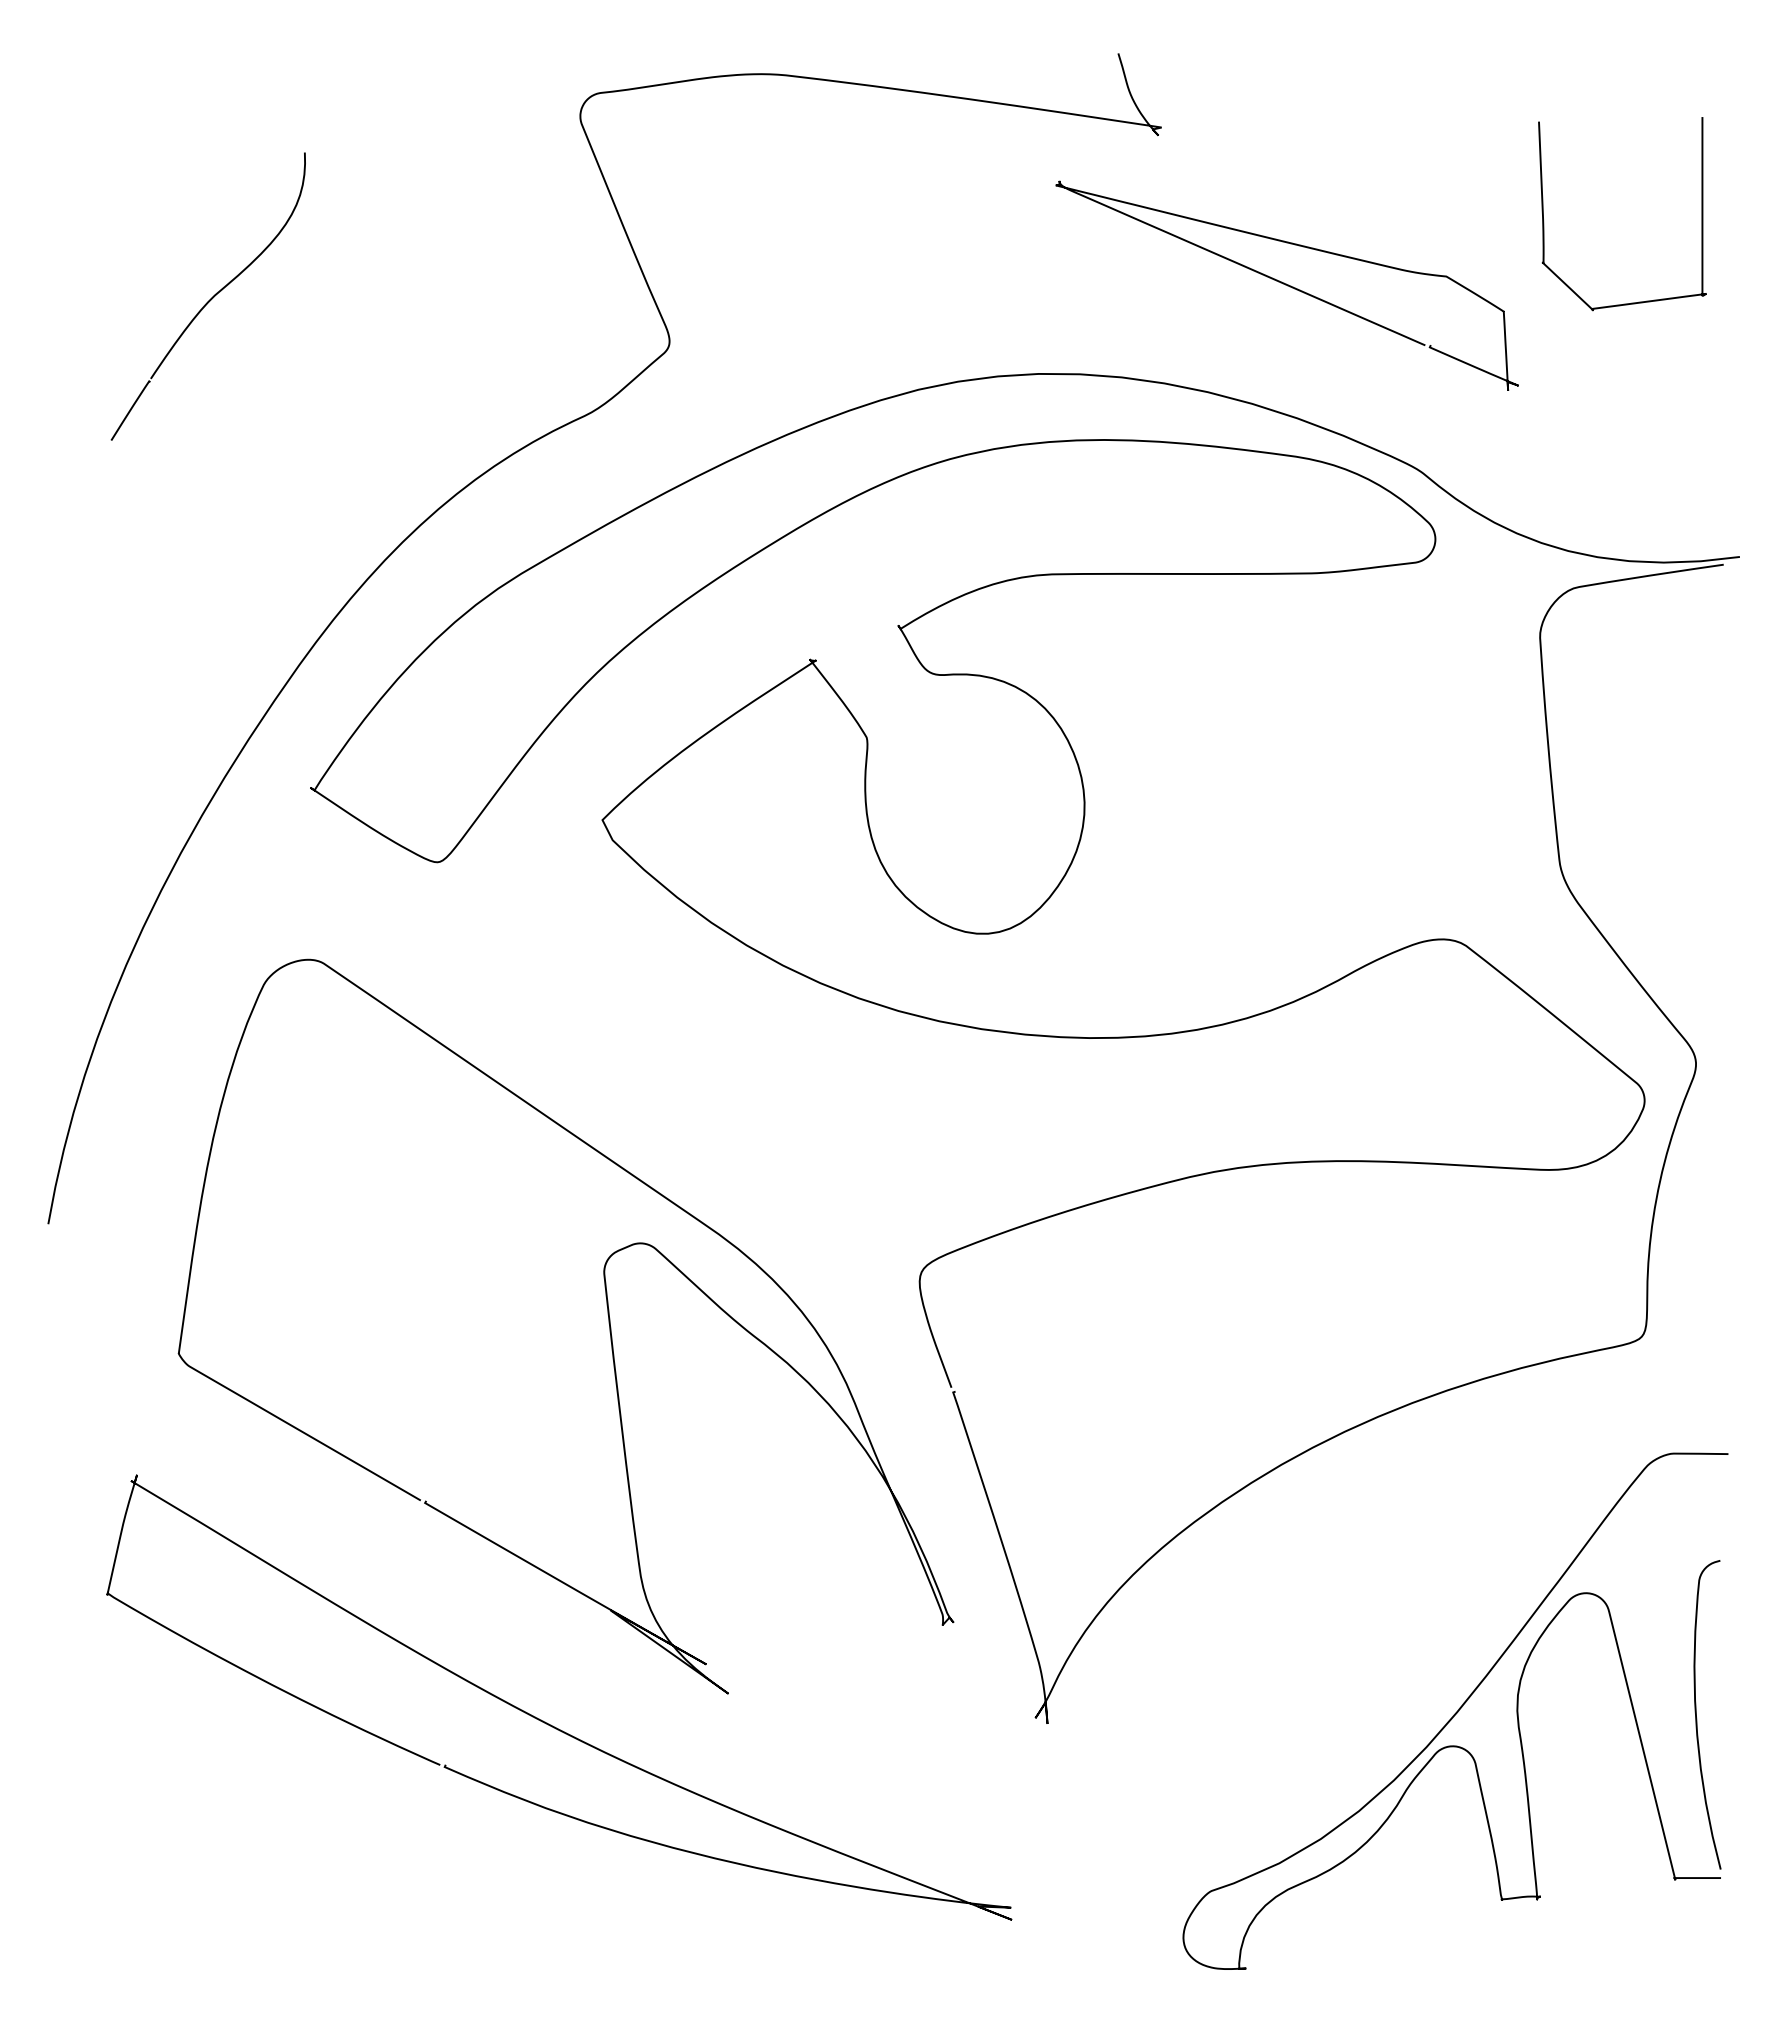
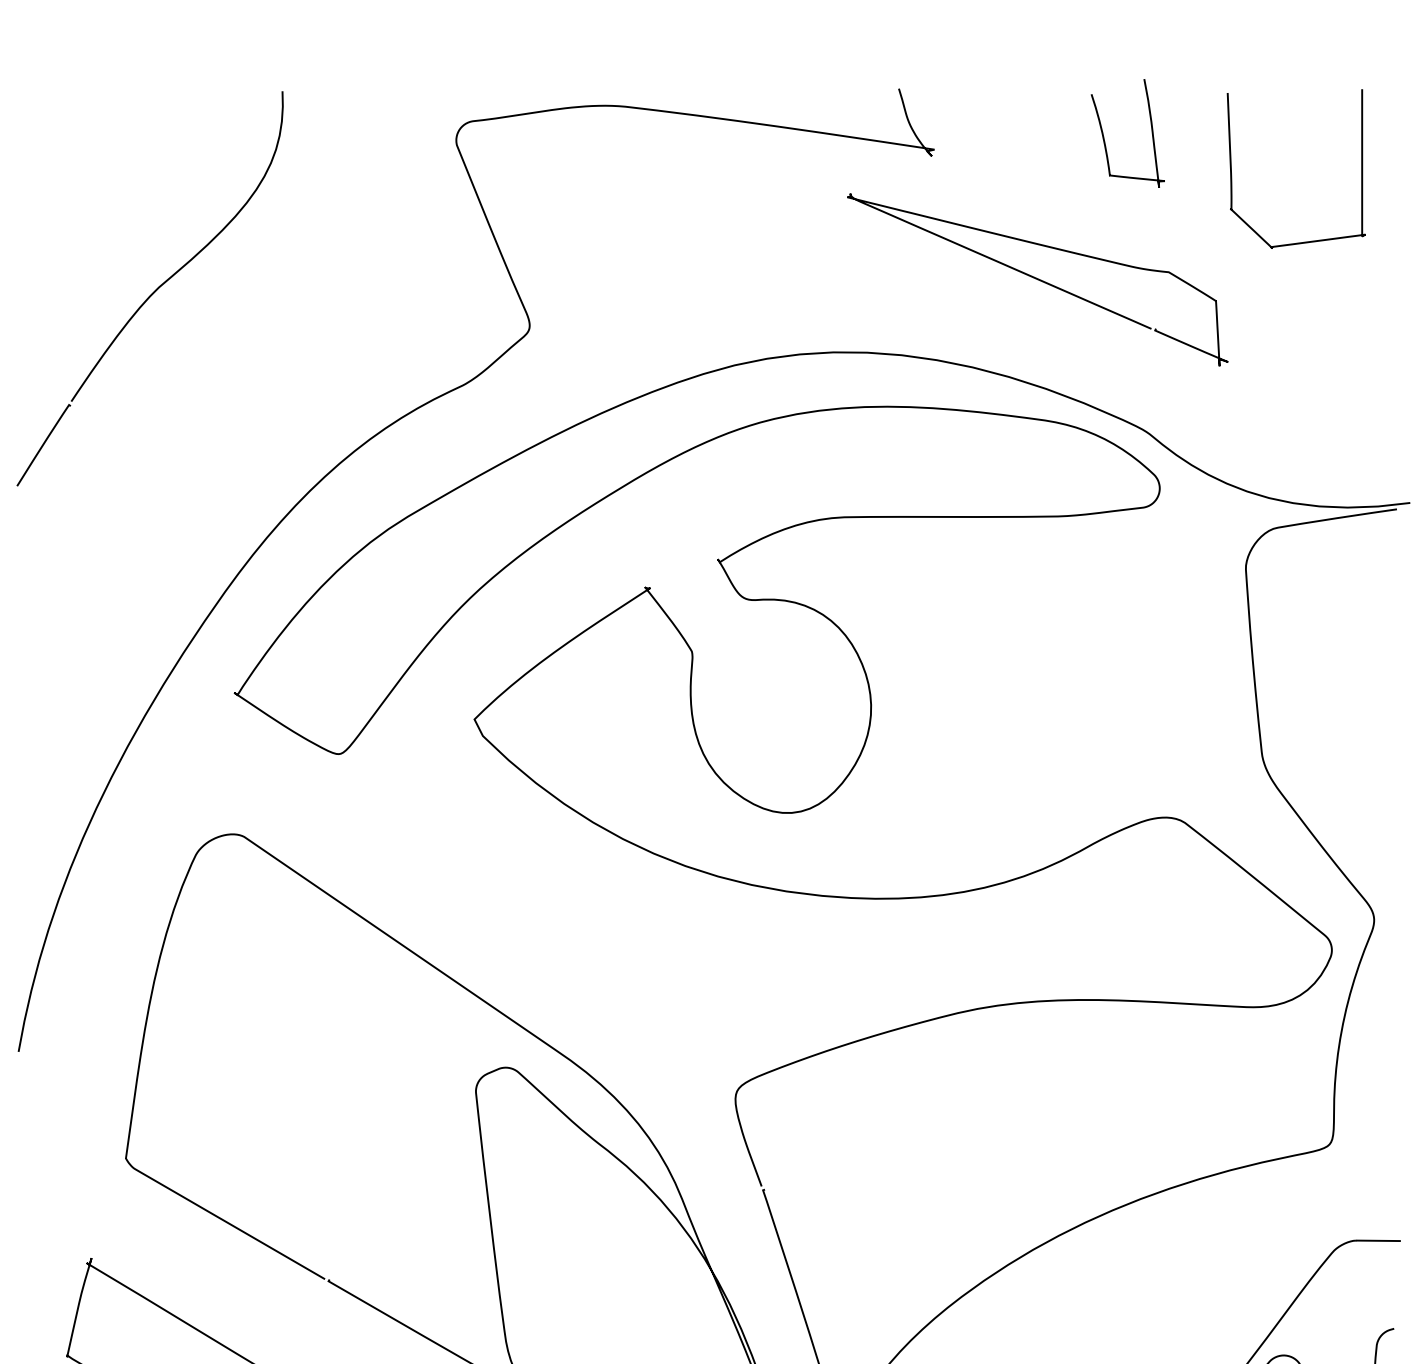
curve: (1368, 114) -> (1104, 138), added
curve: (1544, 221) -> (1232, 175), moved
part: (208, 296) -> (150, 288), size x1.67

